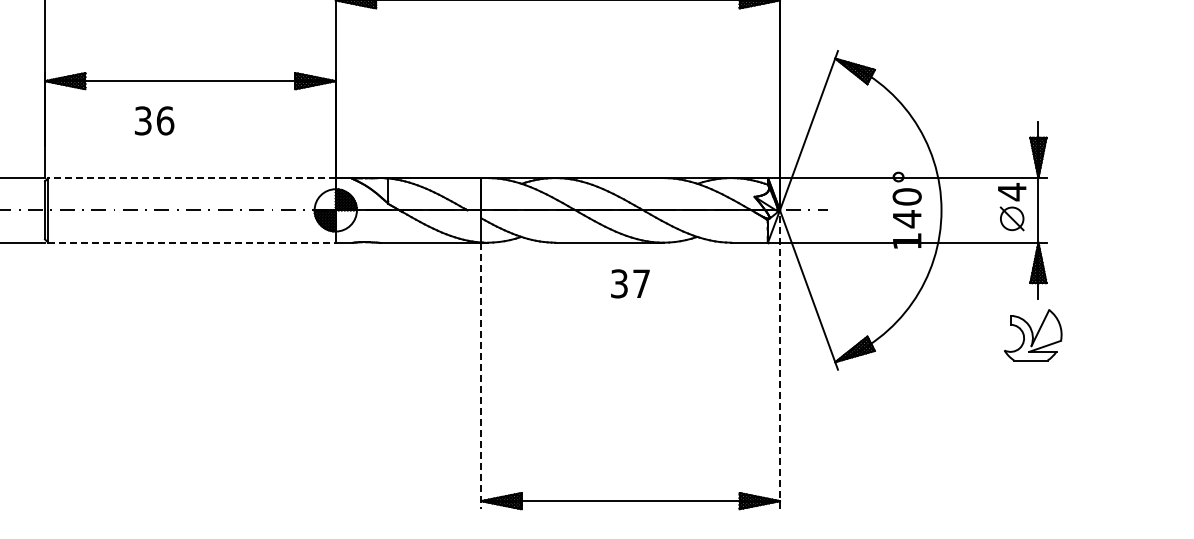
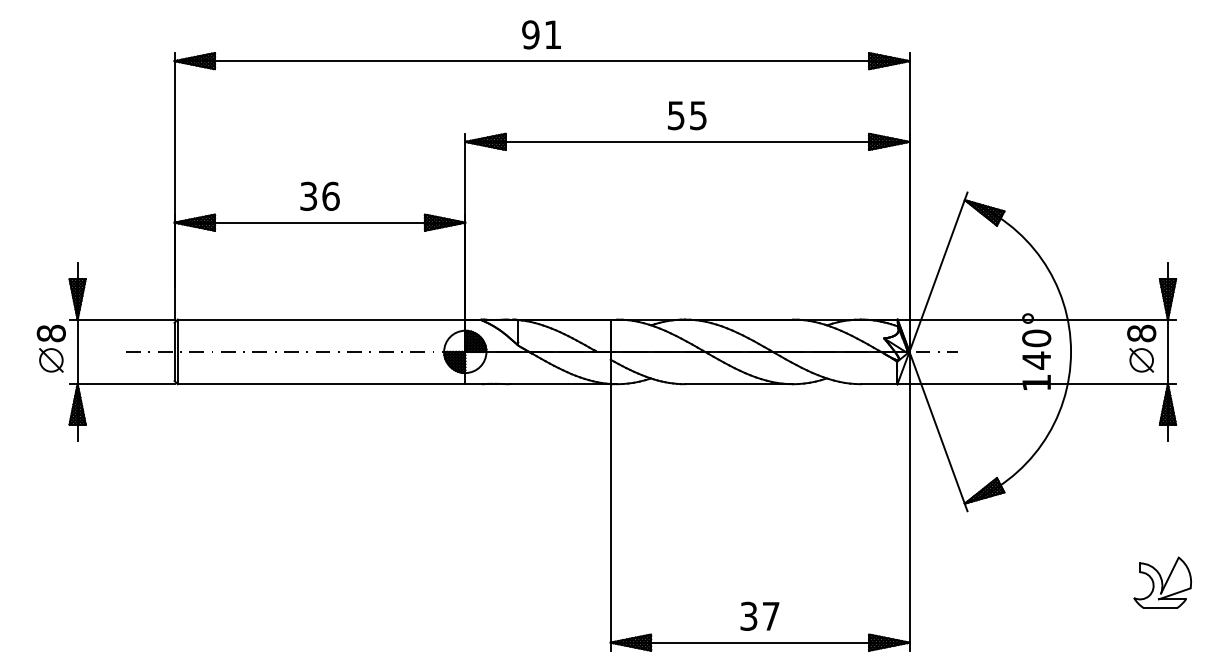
text: (153, 119) -> (319, 195), moved
line: (191, 177) -> (321, 319), dashed -> solid
text: (1011, 191) -> (1141, 333), 4 -> 8
line: (191, 242) -> (321, 384), dashed -> solid
text: (629, 282) -> (759, 615), moved
part: (1032, 334) -> (1162, 582), moved
line: (779, 358) -> (909, 500), dashed -> solid
line: (480, 375) -> (610, 517), dashed -> solid

